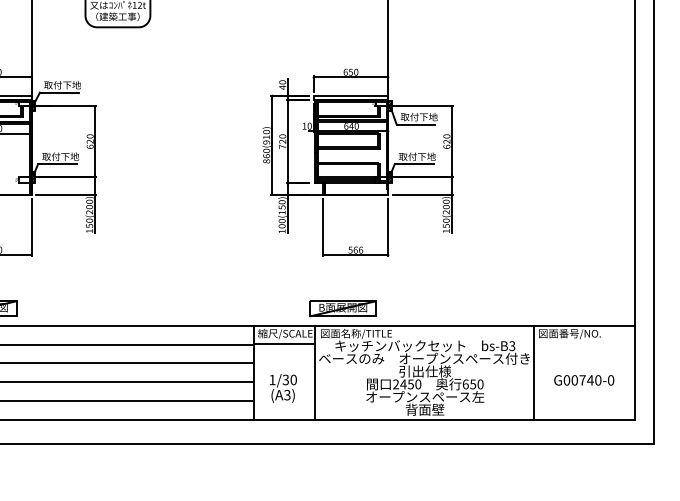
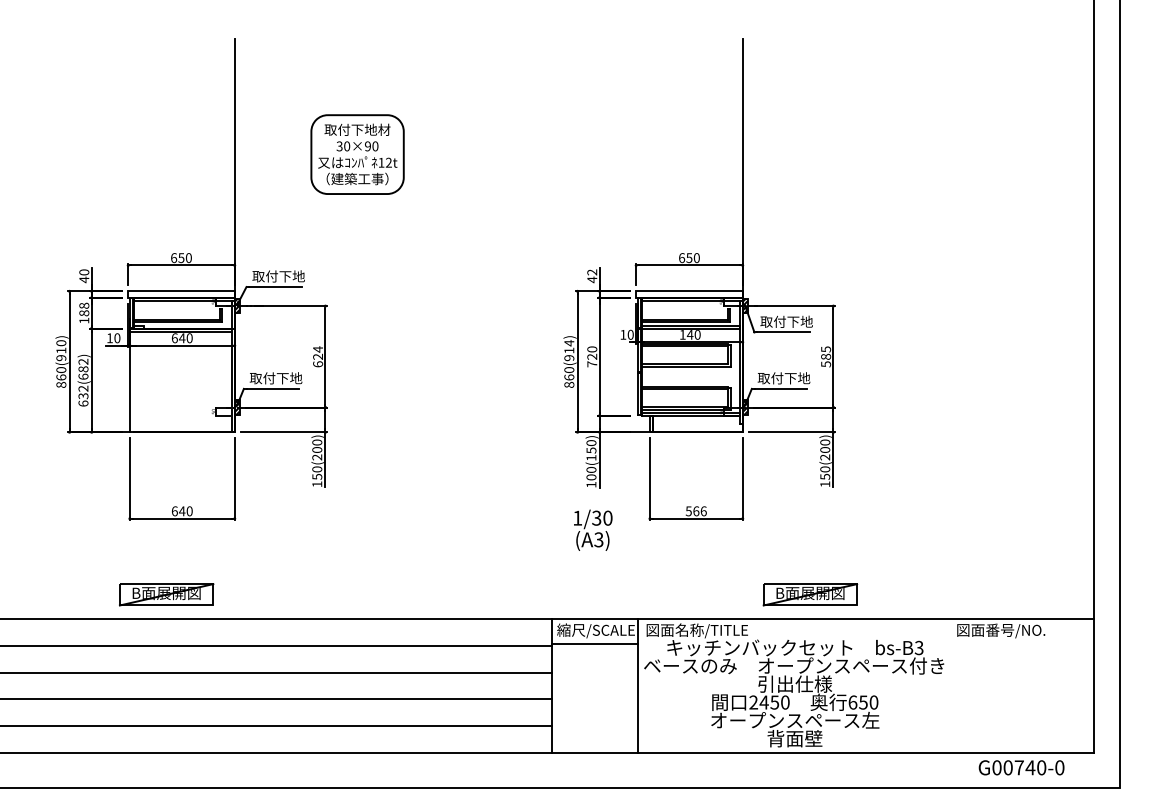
text: (282, 82) -> (592, 272), 40 -> 42
text: (346, 125) -> (682, 334), 640 -> 140
text: (266, 132) -> (569, 343), 860(910) -> 860(914)
text: (90, 136) -> (318, 349), 620 -> 624
text: (447, 141) -> (826, 356), 620 -> 585
part: (343, 308) -> (810, 594), moved
line: (533, 373) -> (949, 686), removed
text: (584, 380) -> (1021, 767), moved
text: (283, 387) -> (593, 529), moved

